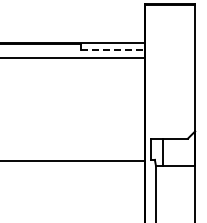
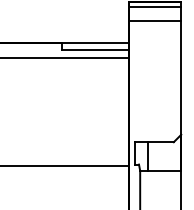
line: (170, 9) -> (155, 7), added
line: (170, 23) -> (155, 21), added
line: (113, 50) -> (95, 50), dashed -> solid

